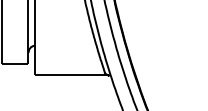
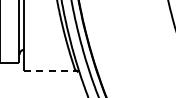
line: (69, 74) -> (49, 70), solid -> dashed

